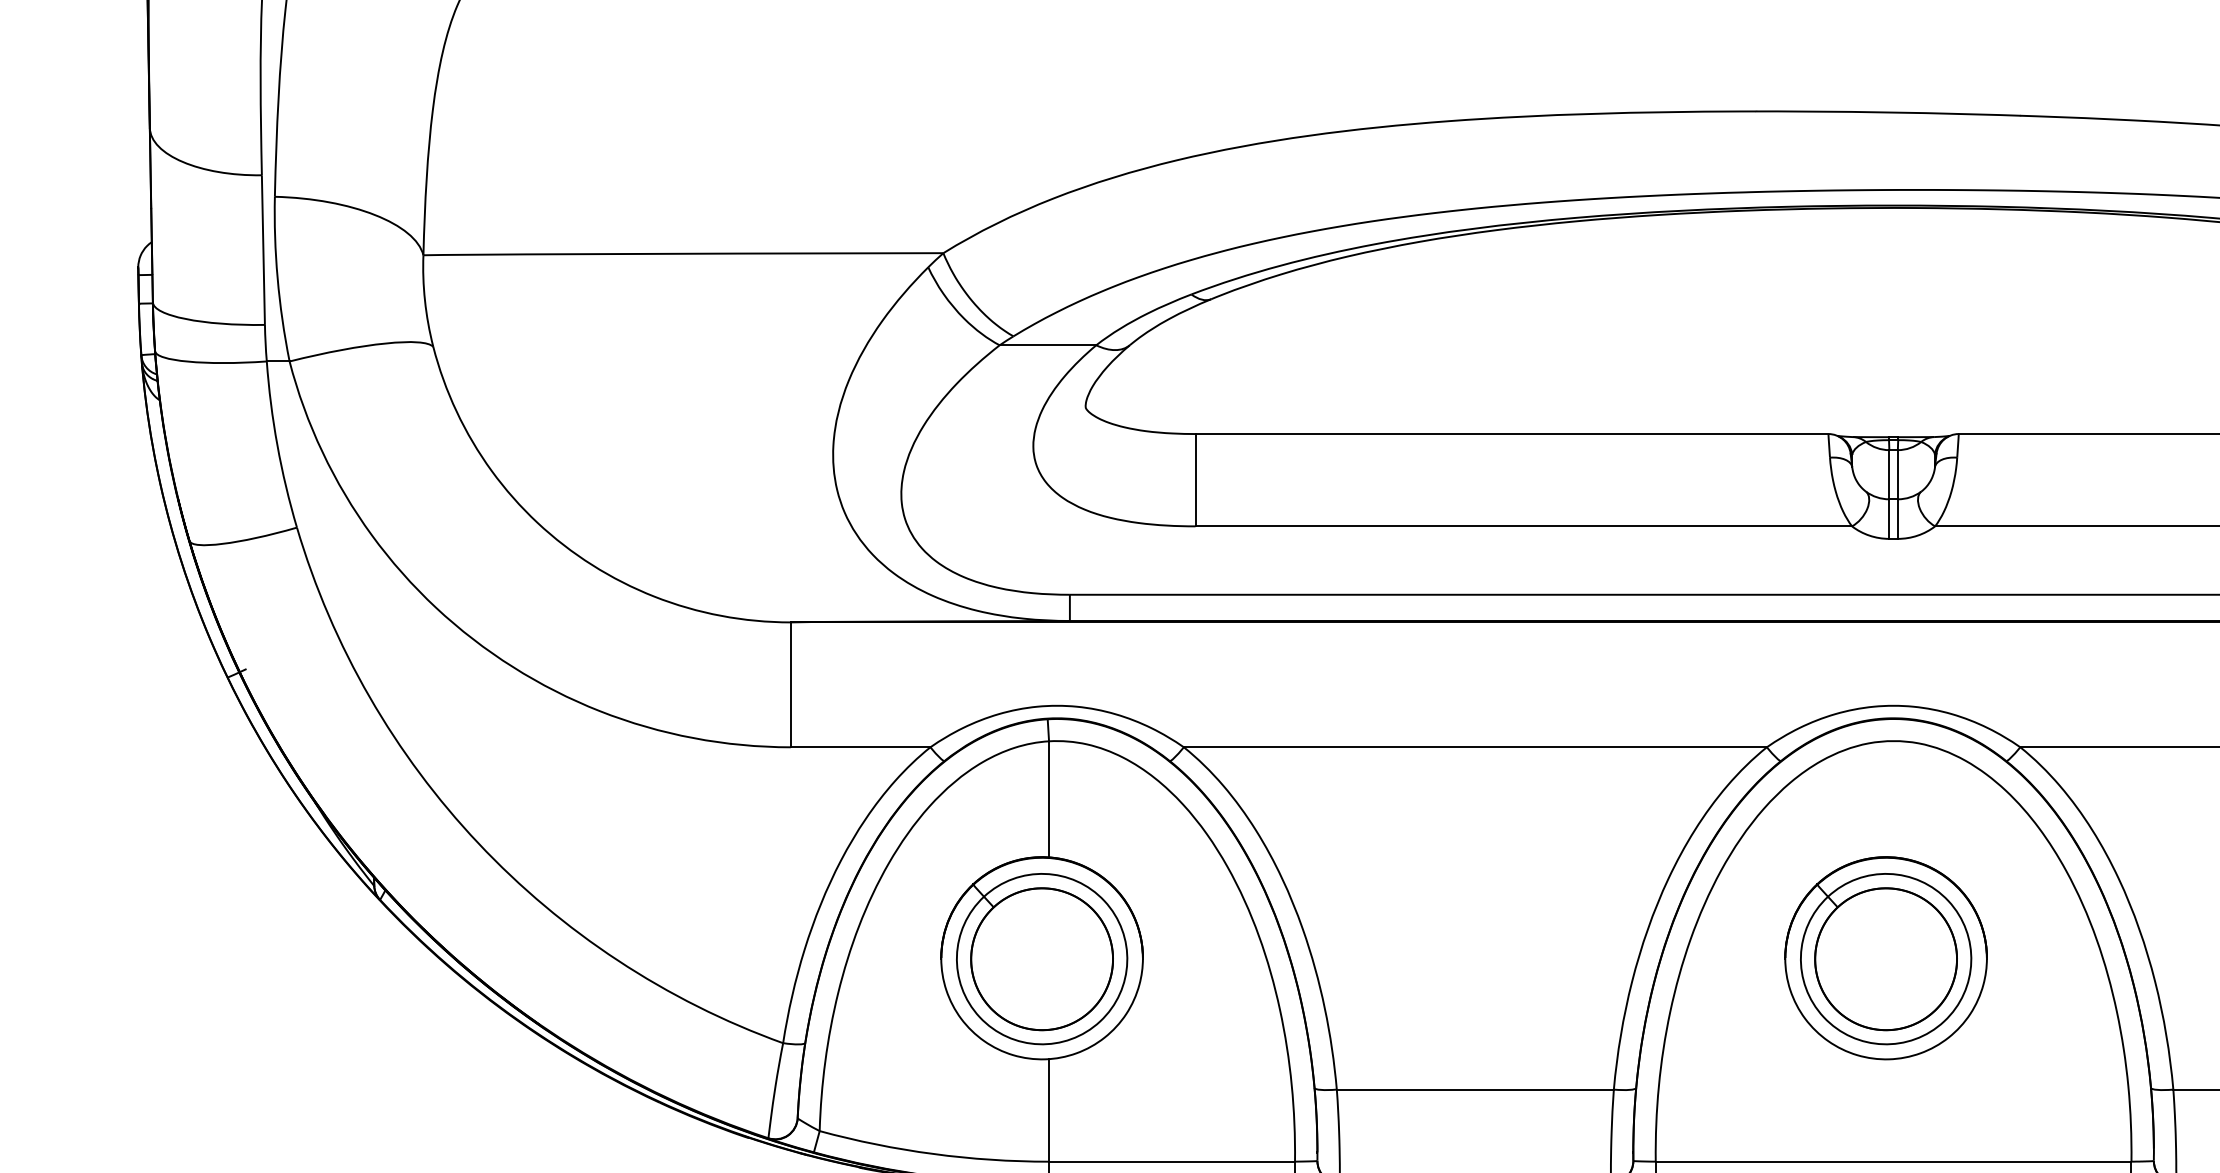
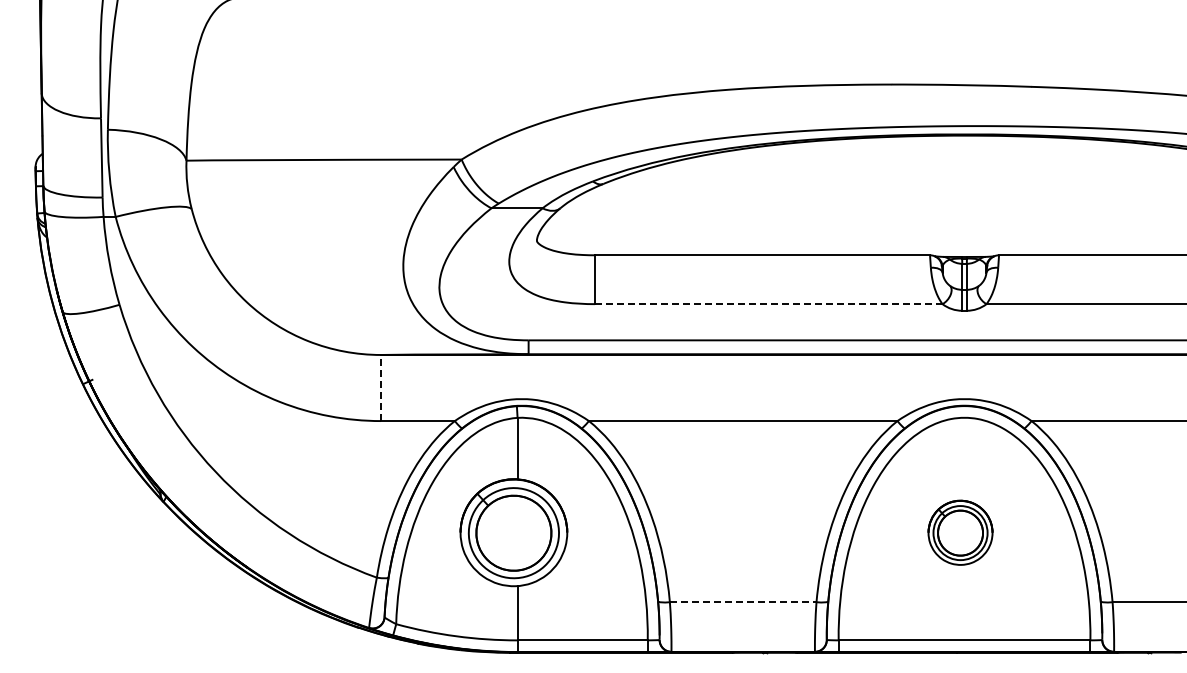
line: (1523, 527) -> (768, 304), solid -> dashed
line: (789, 683) -> (380, 387), solid -> dashed
part: (1885, 957) -> (960, 532), size x0.6
line: (1475, 1090) -> (743, 602), solid -> dashed

